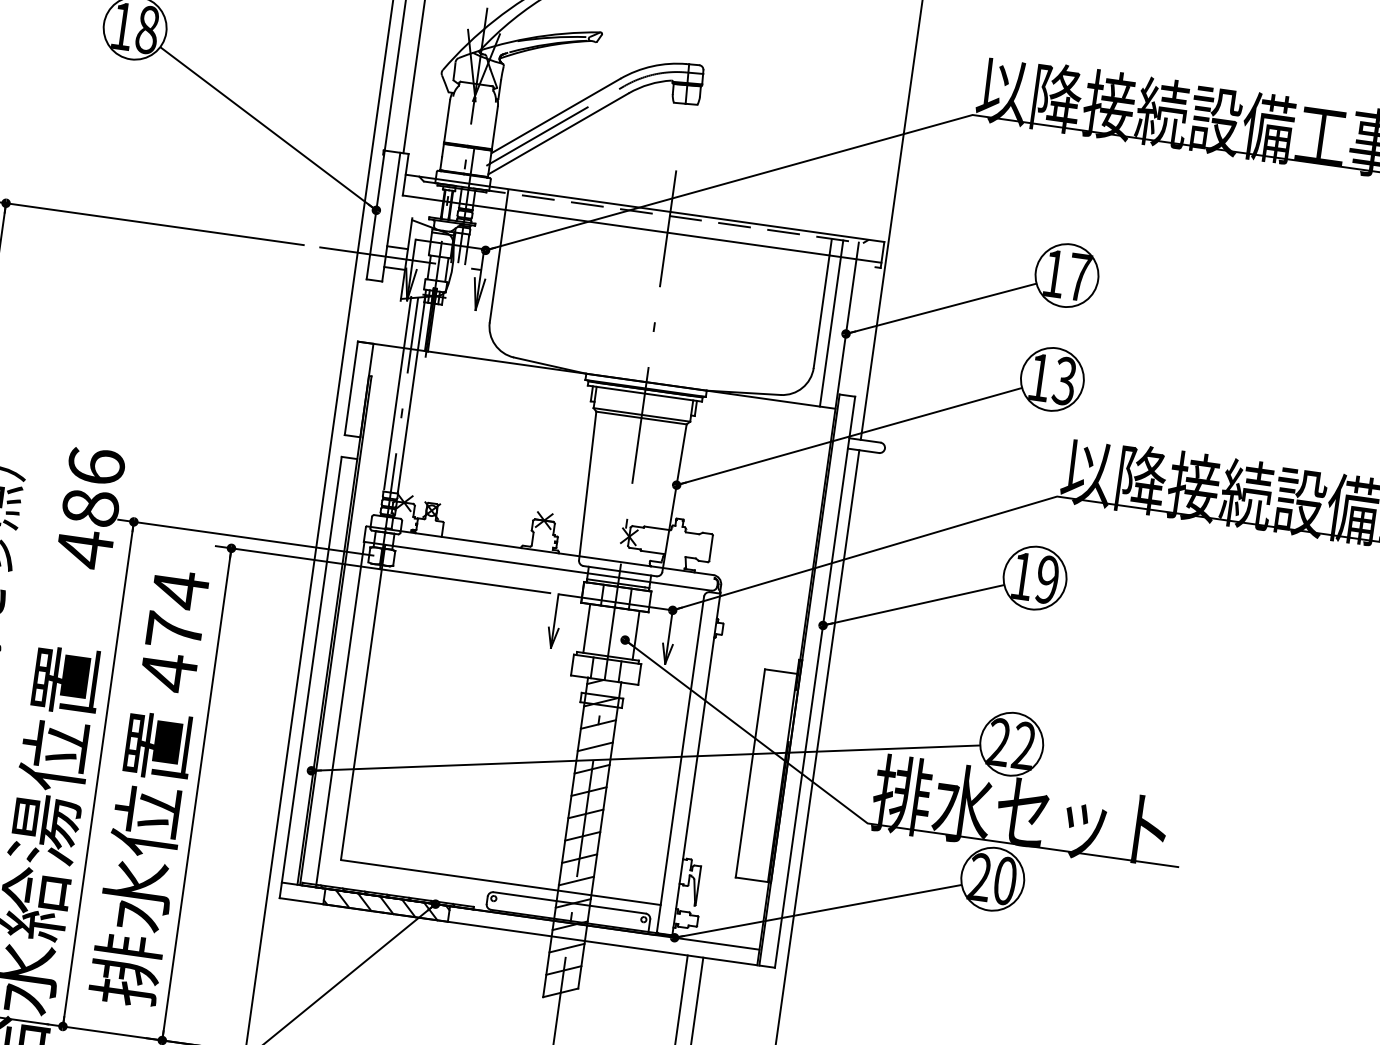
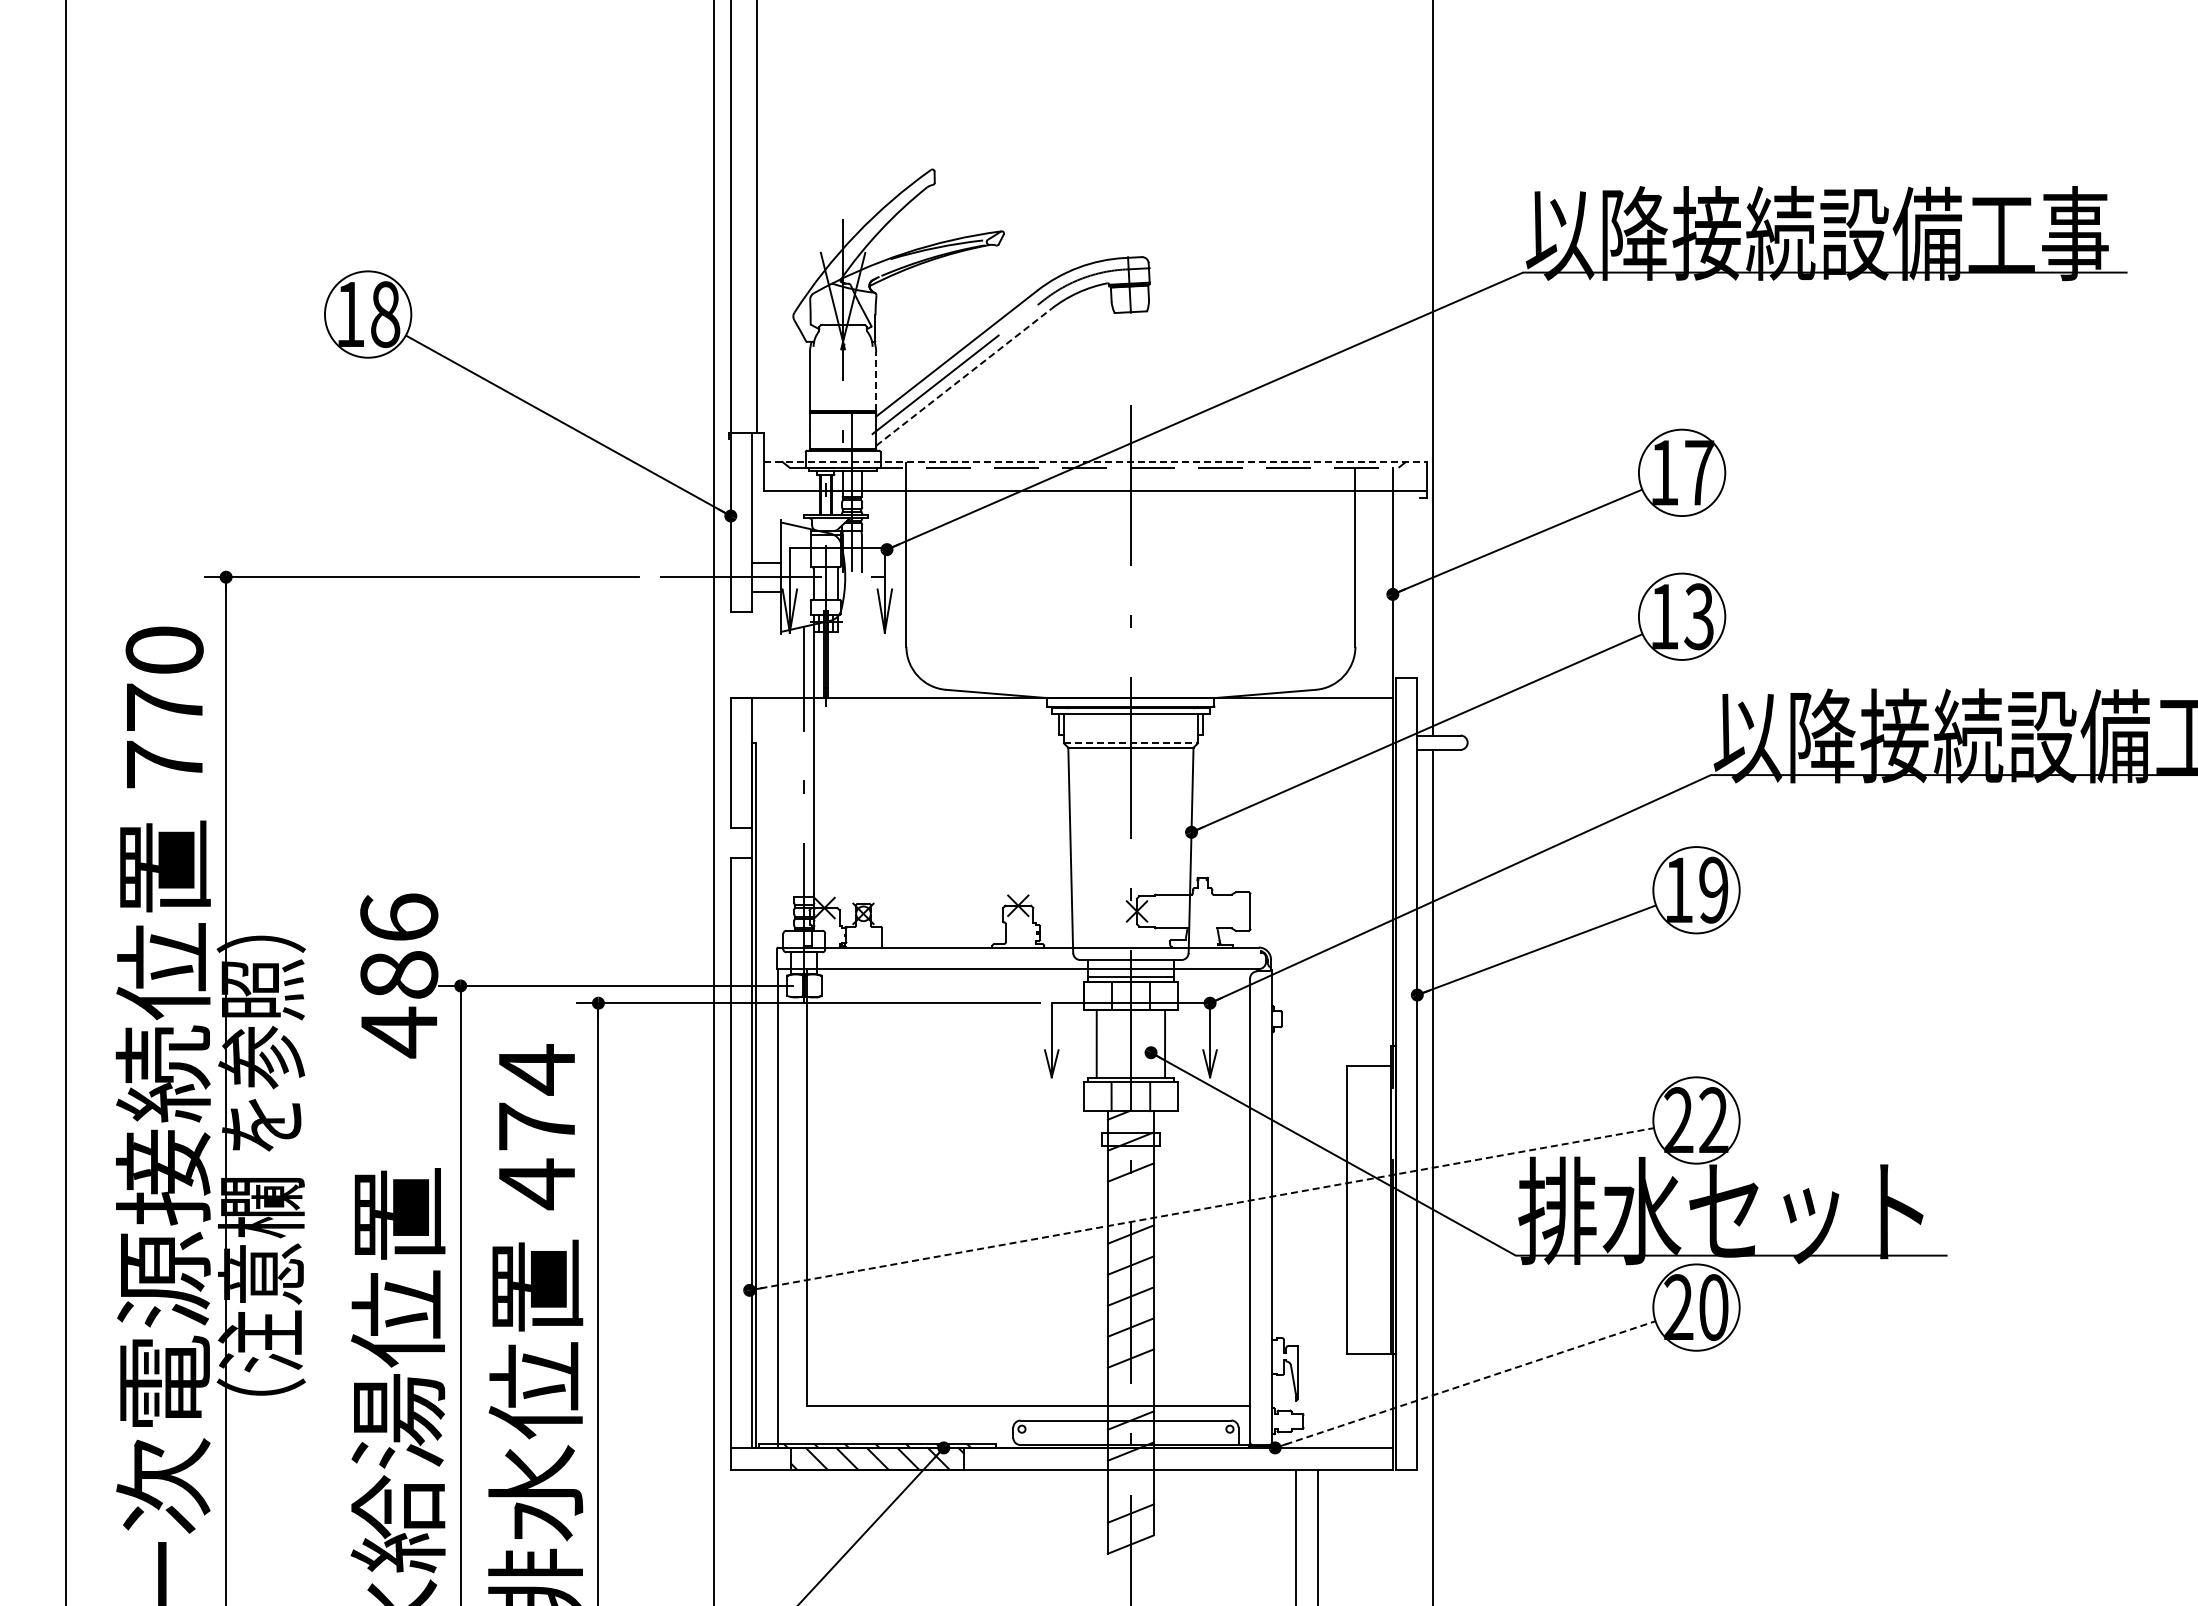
line: (495, 128) -> (876, 381), solid -> dashed
line: (559, 133) -> (964, 376), solid -> dashed
line: (644, 208) -> (1095, 462), solid -> dashed
line: (831, 323) -> (1371, 582), removed
line: (397, 393) -> (794, 760), removed
line: (641, 414) -> (1130, 743), solid -> dashed
line: (595, 746) -> (1130, 1203), removed
line: (646, 758) -> (1202, 1209), solid -> dashed
line: (576, 880) -> (1130, 1389), removed
line: (818, 911) -> (1465, 1384), solid -> dashed
line: (566, 948) -> (1130, 1482), removed

